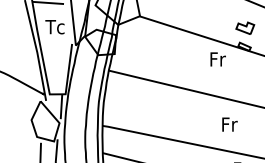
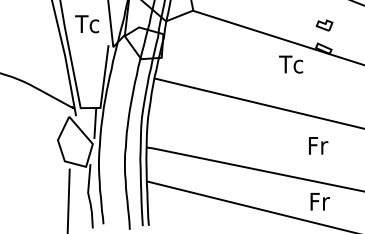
part: (245, 28) -> (324, 25), size x0.7
text: (218, 59) -> (291, 64), Fr -> Tc
text: (229, 124) -> (318, 145), moved

